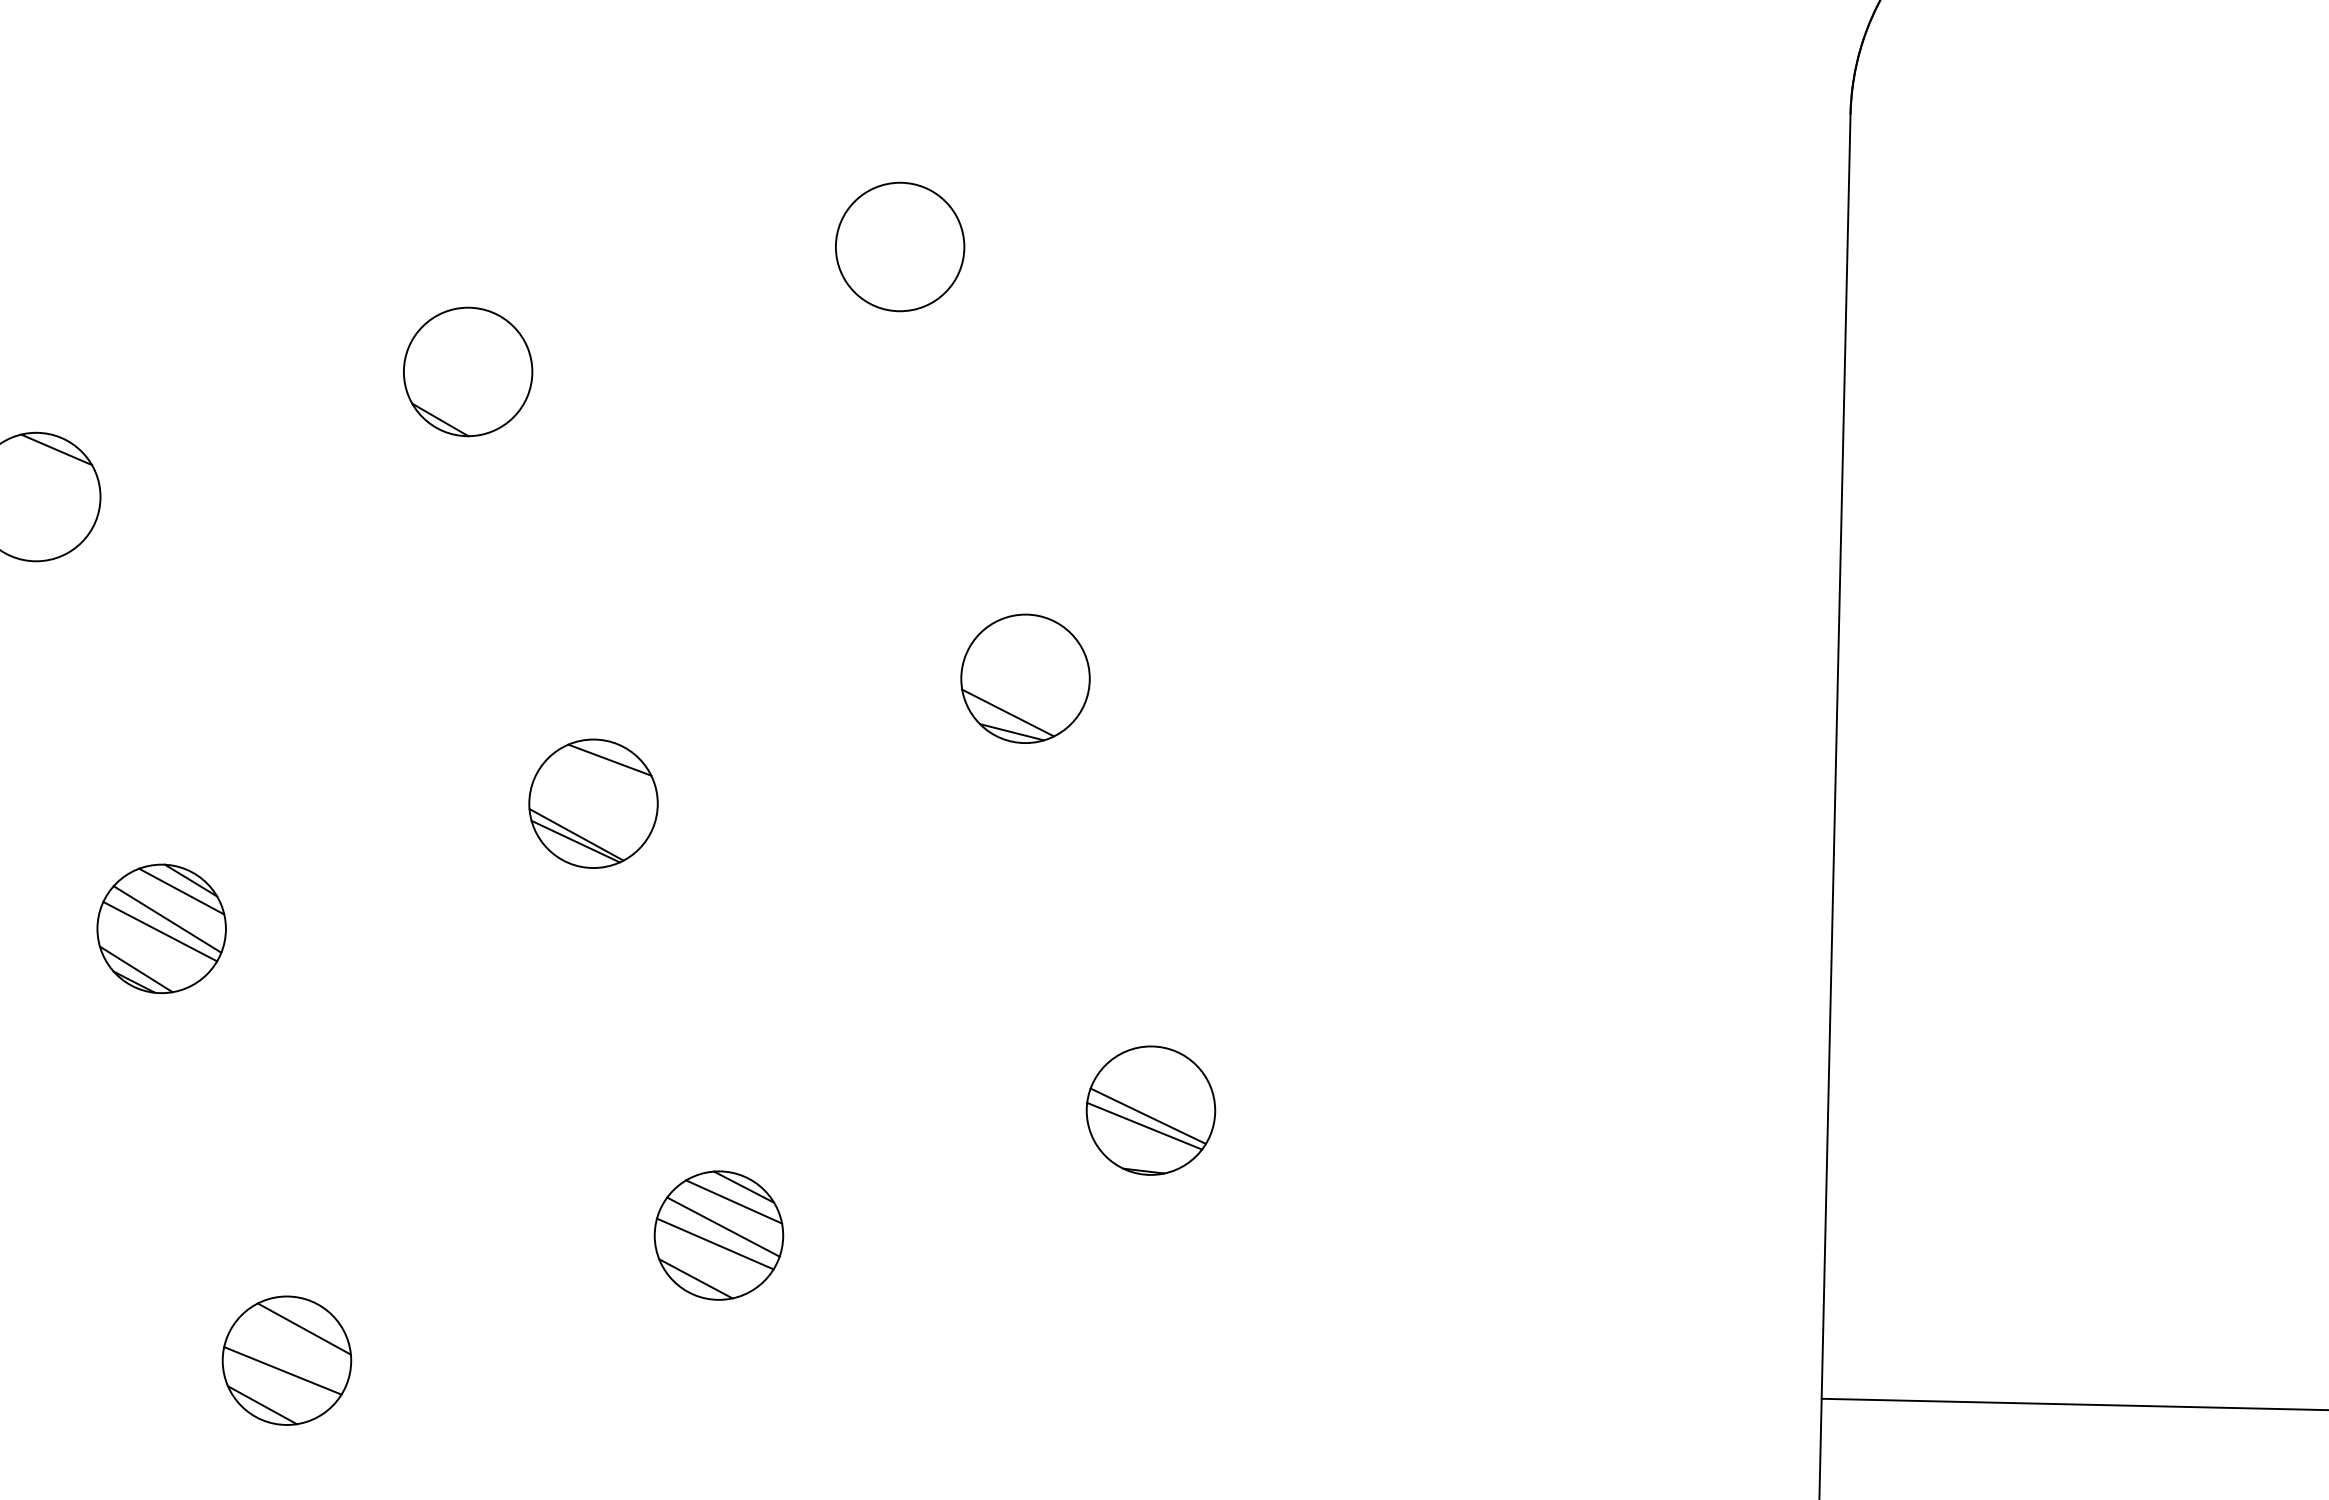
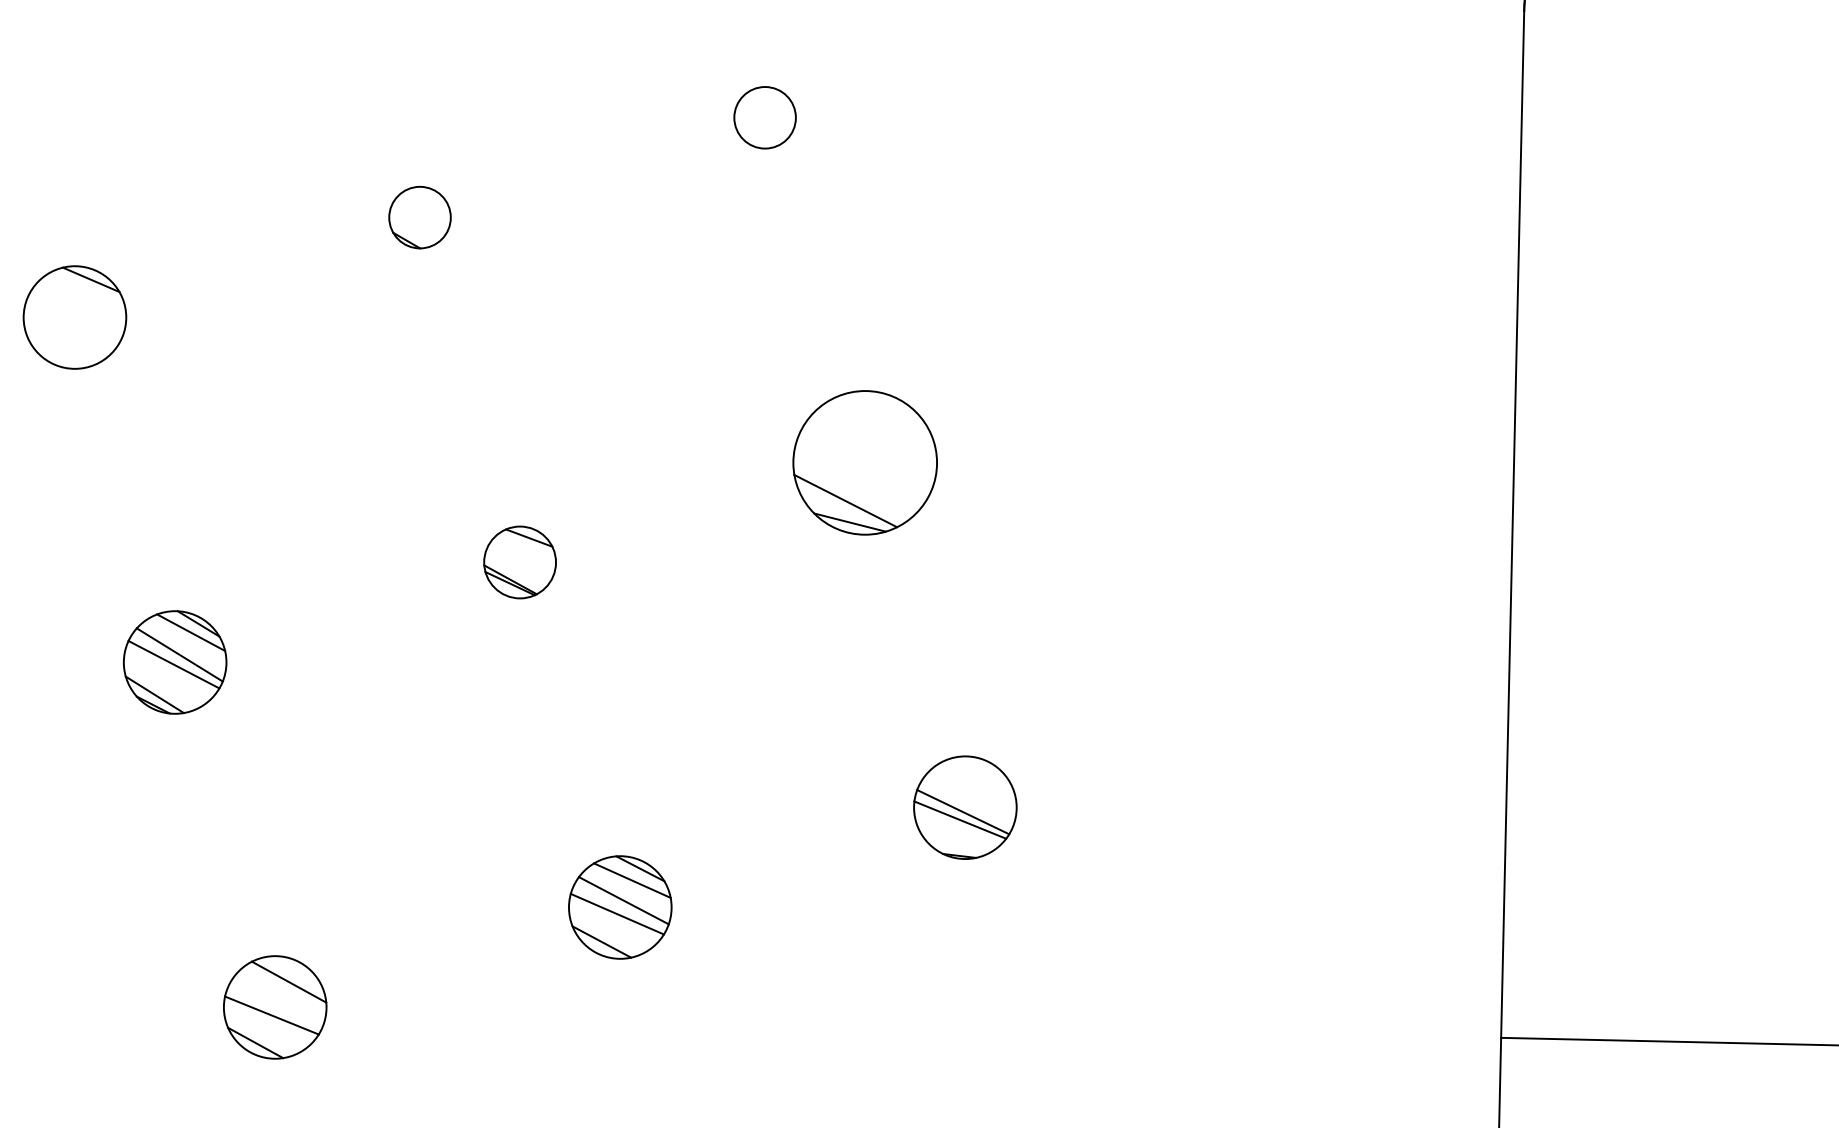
circle: (900, 246) -> (765, 117), size x0.6
part: (468, 371) -> (420, 217), size x0.6
part: (1025, 678) -> (865, 462), size x1.4
part: (593, 803) -> (520, 562), size x0.7

